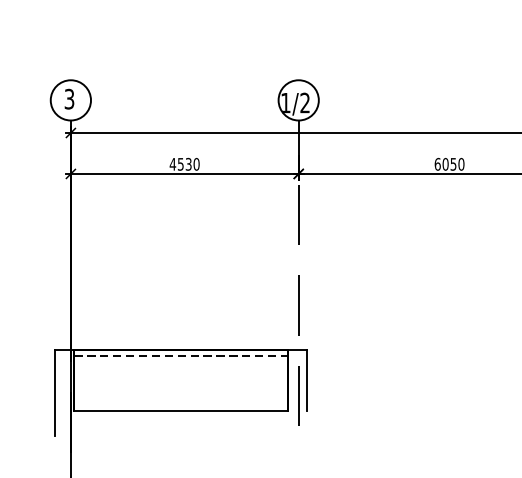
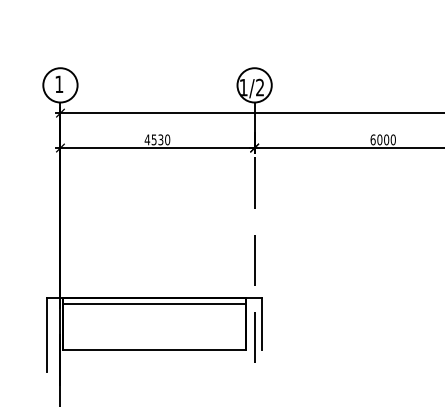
text: (69, 99) -> (59, 84), 3 -> 1
text: (453, 163) -> (386, 139), 6050 -> 6000
line: (182, 356) -> (155, 303), dashed -> solid

